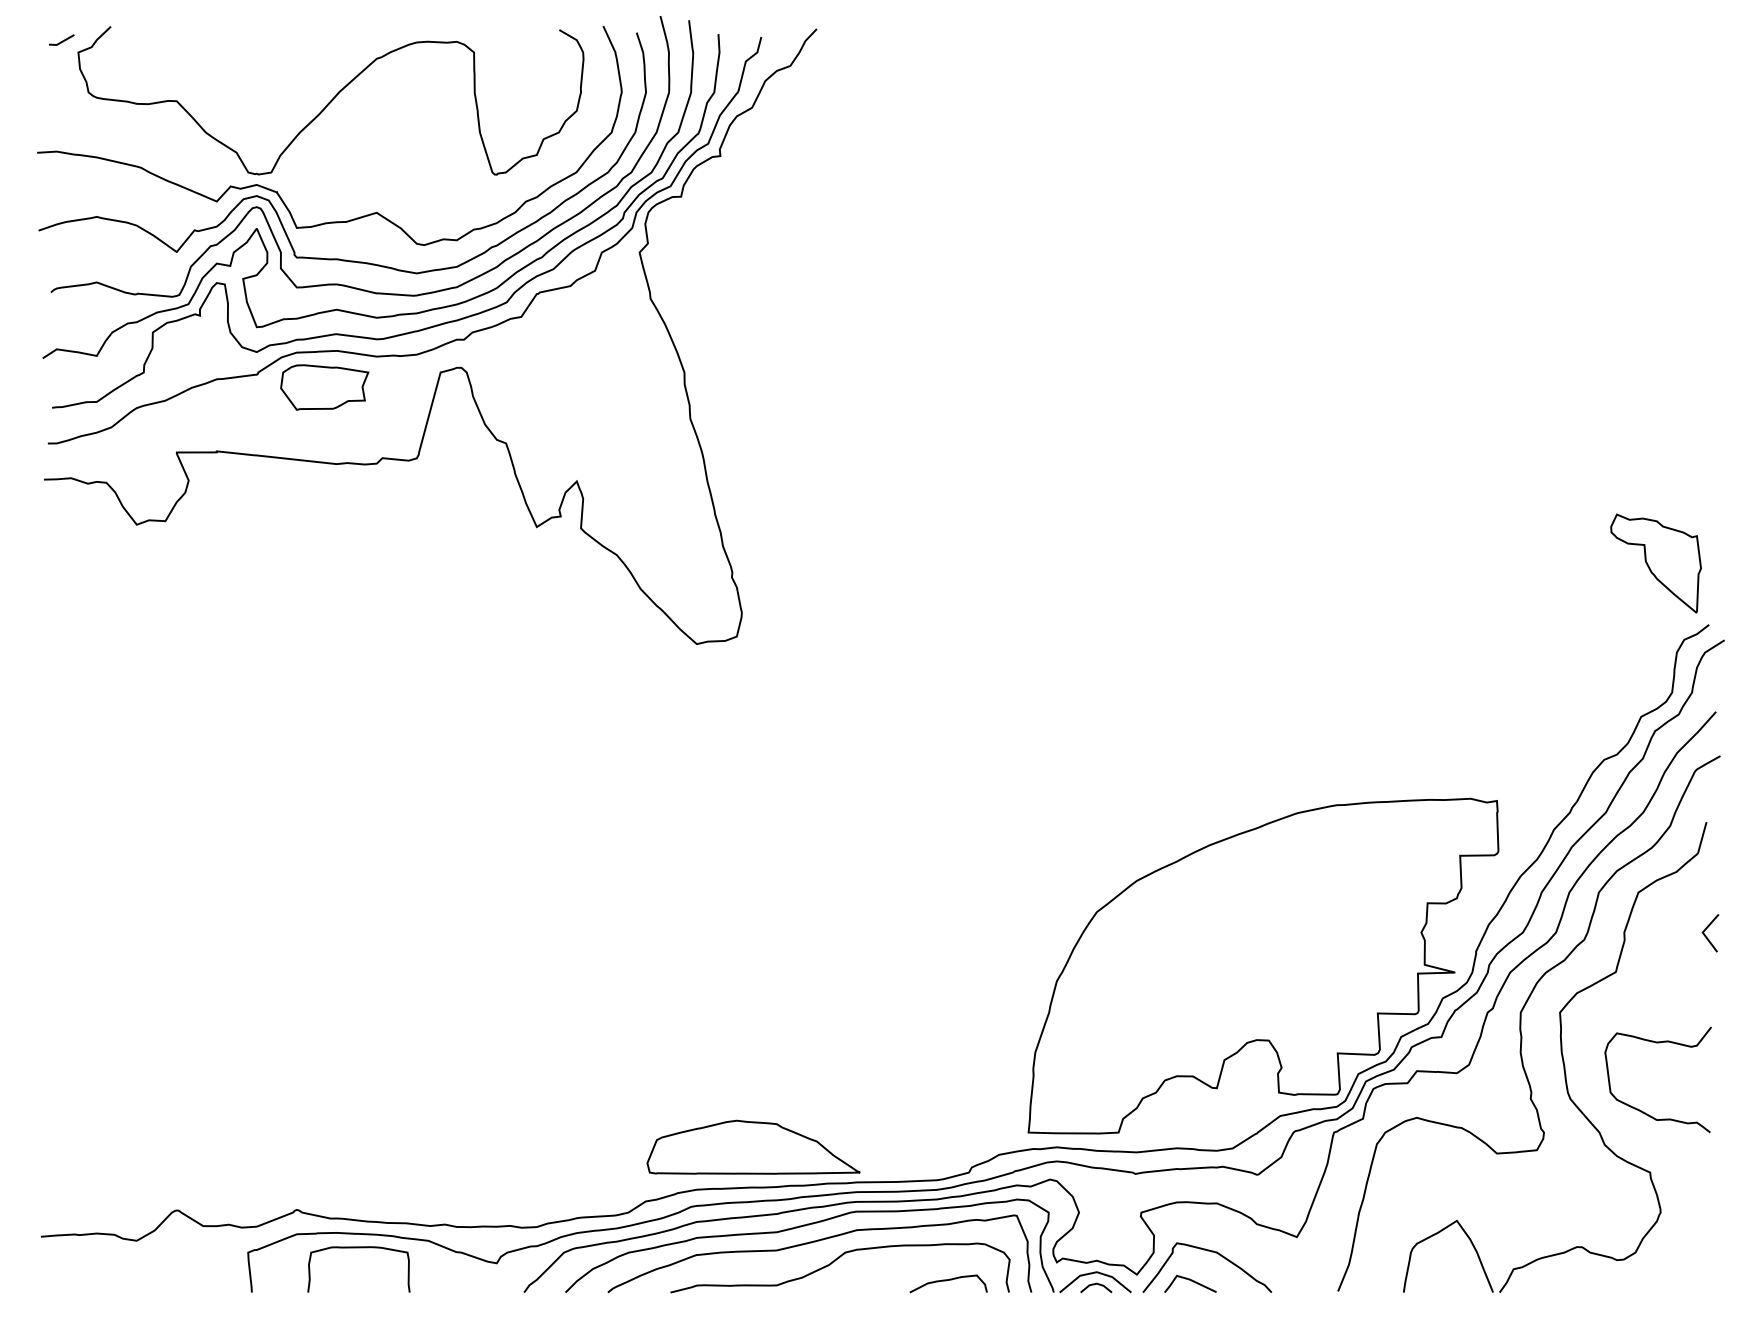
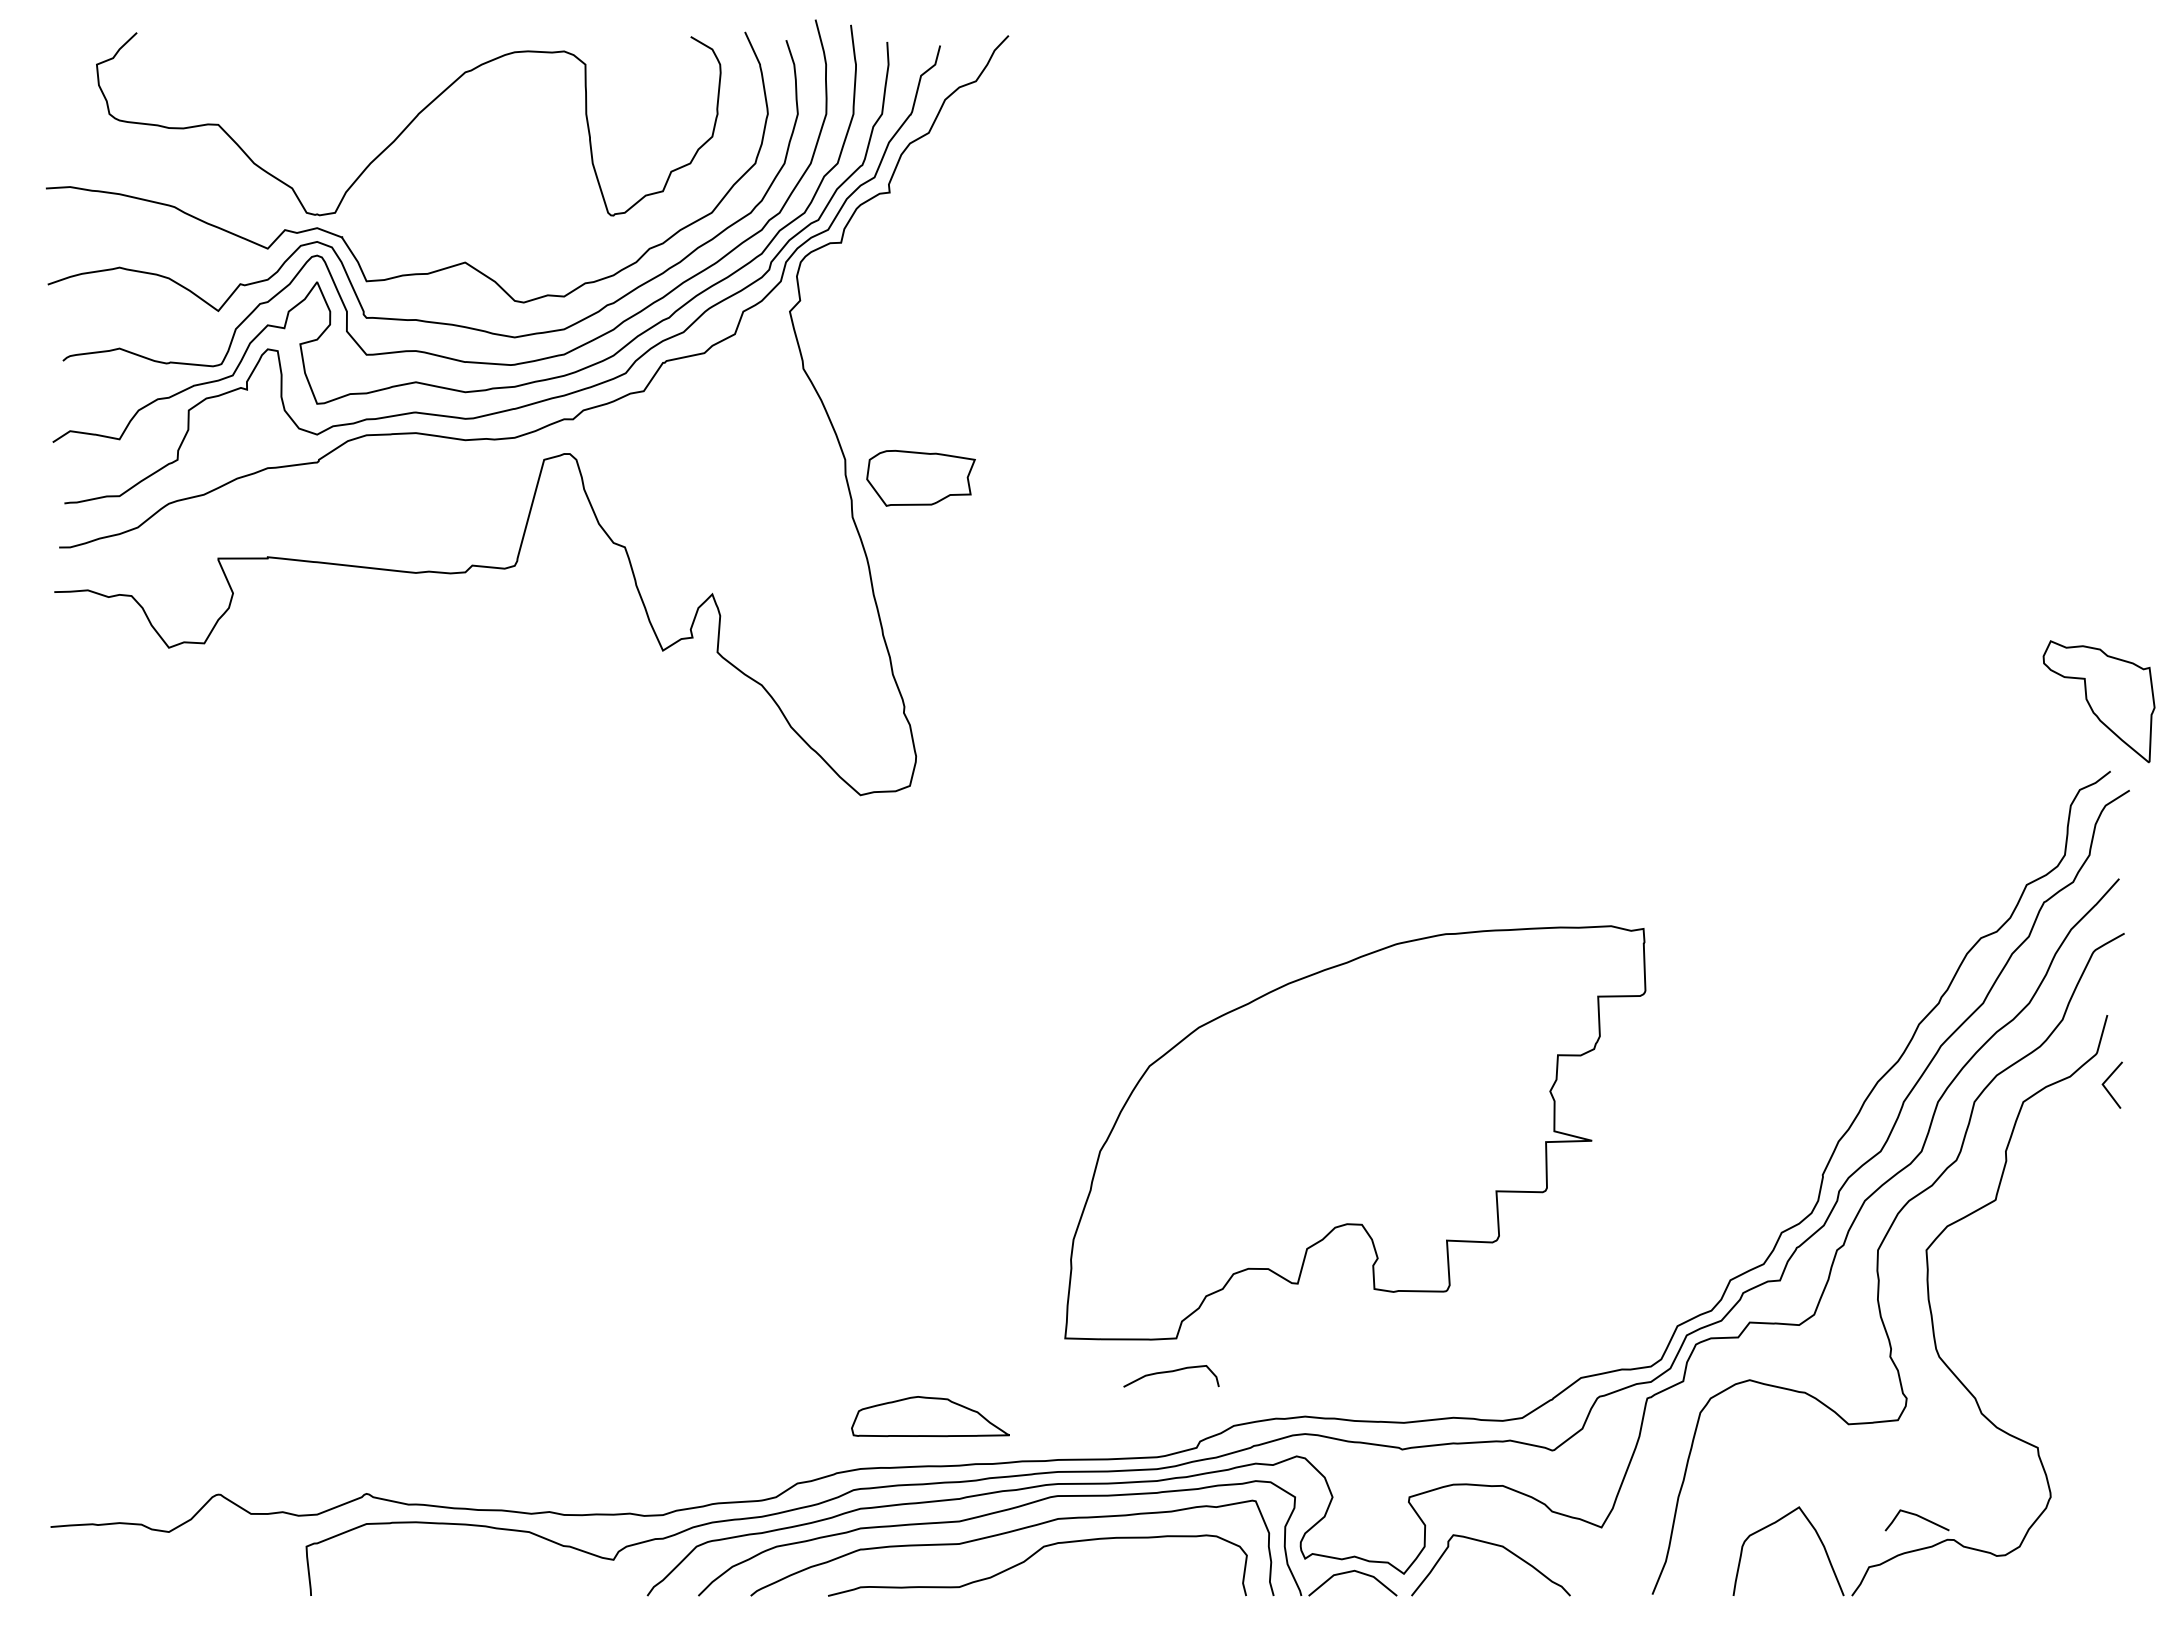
line: (61, 41) -> (76, 50), removed
part: (324, 387) -> (920, 478), moved
part: (1655, 563) -> (2098, 701), moved
line: (1706, 929) -> (2107, 1080), moved
part: (1263, 965) -> (1355, 1132), moved
curve: (1641, 1110) -> (2027, 1371), removed
part: (753, 1147) -> (930, 1416), size x0.6
curve: (355, 1248) -> (439, 1541), removed
curve: (948, 1280) -> (1171, 1372), moved
line: (1190, 1280) -> (1917, 1516), moved
line: (1096, 1284) -> (1353, 1586), removed

